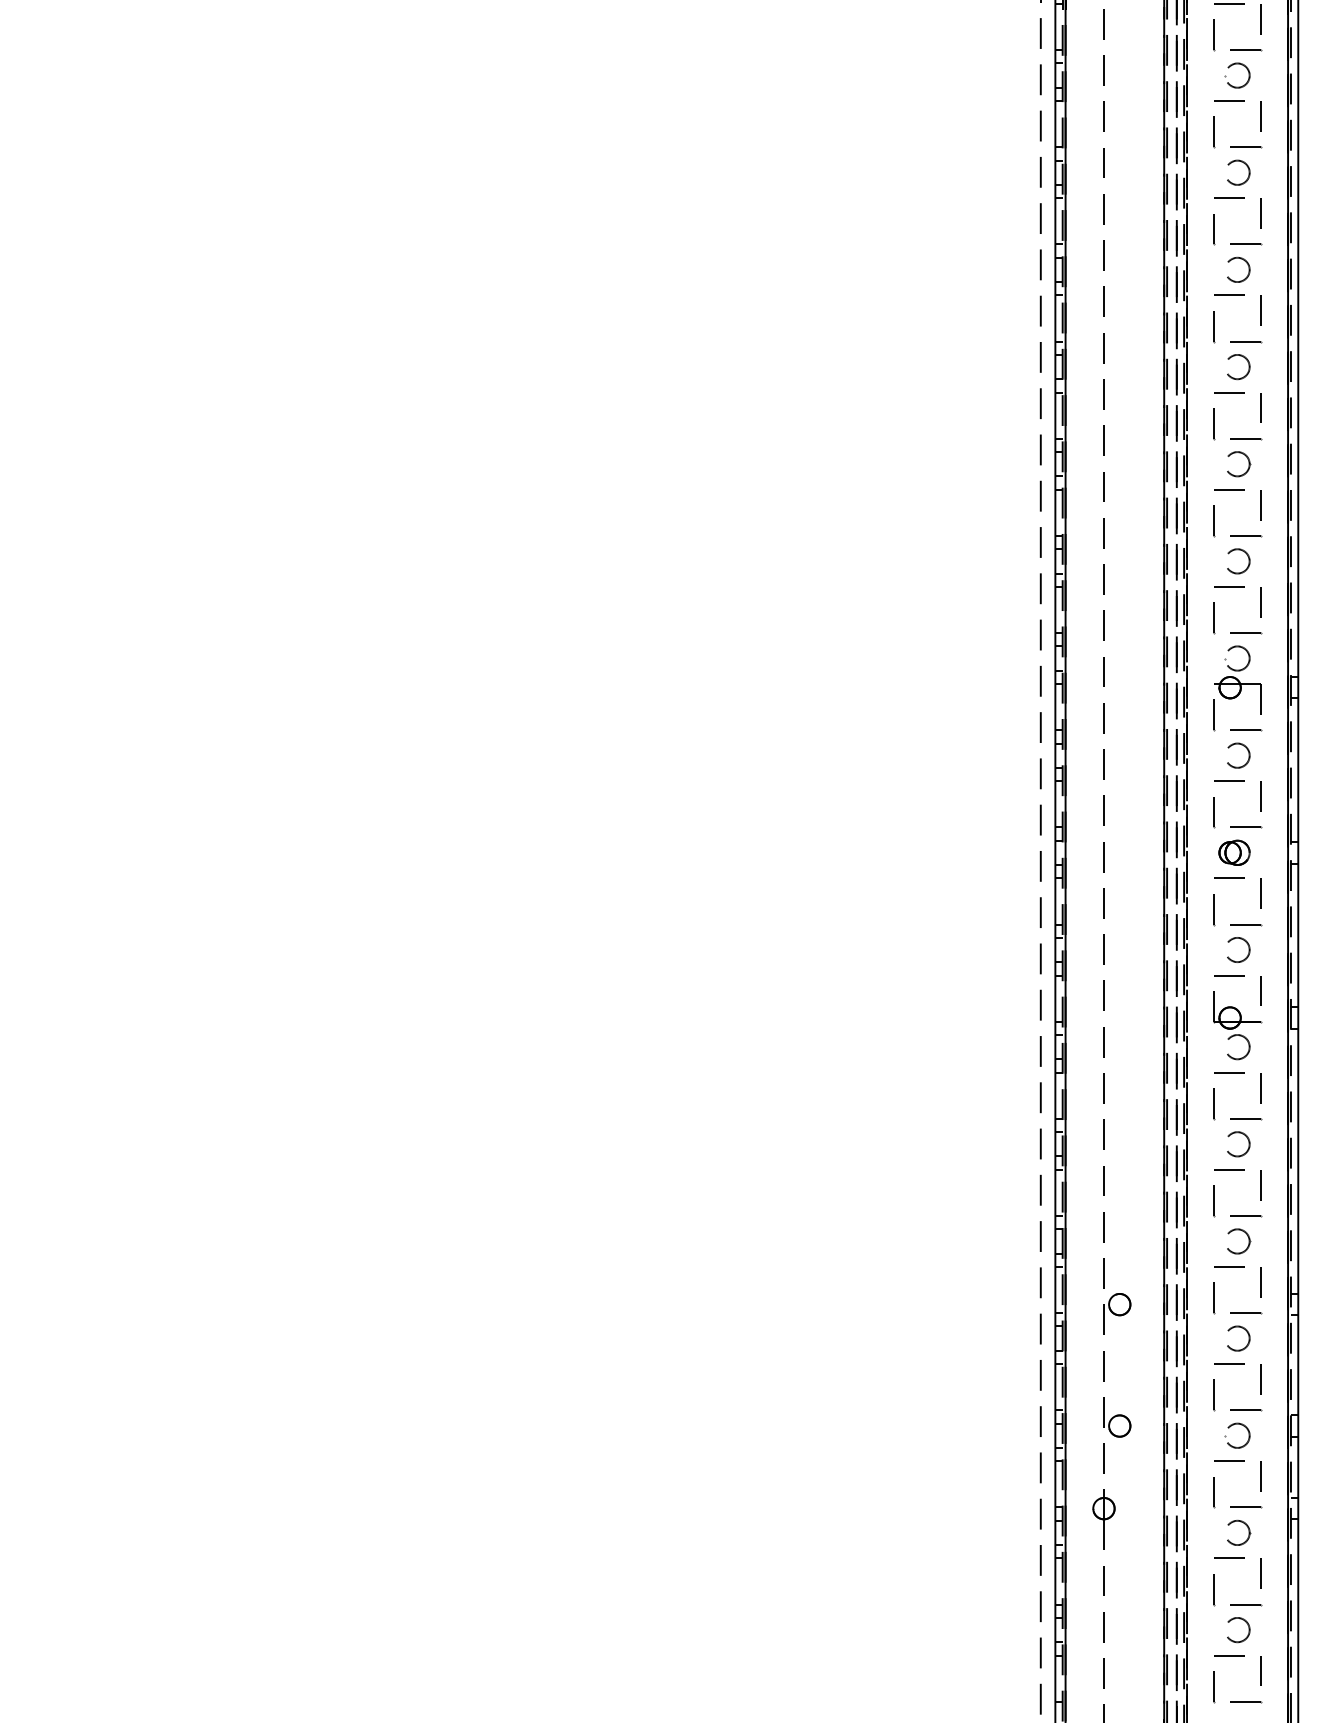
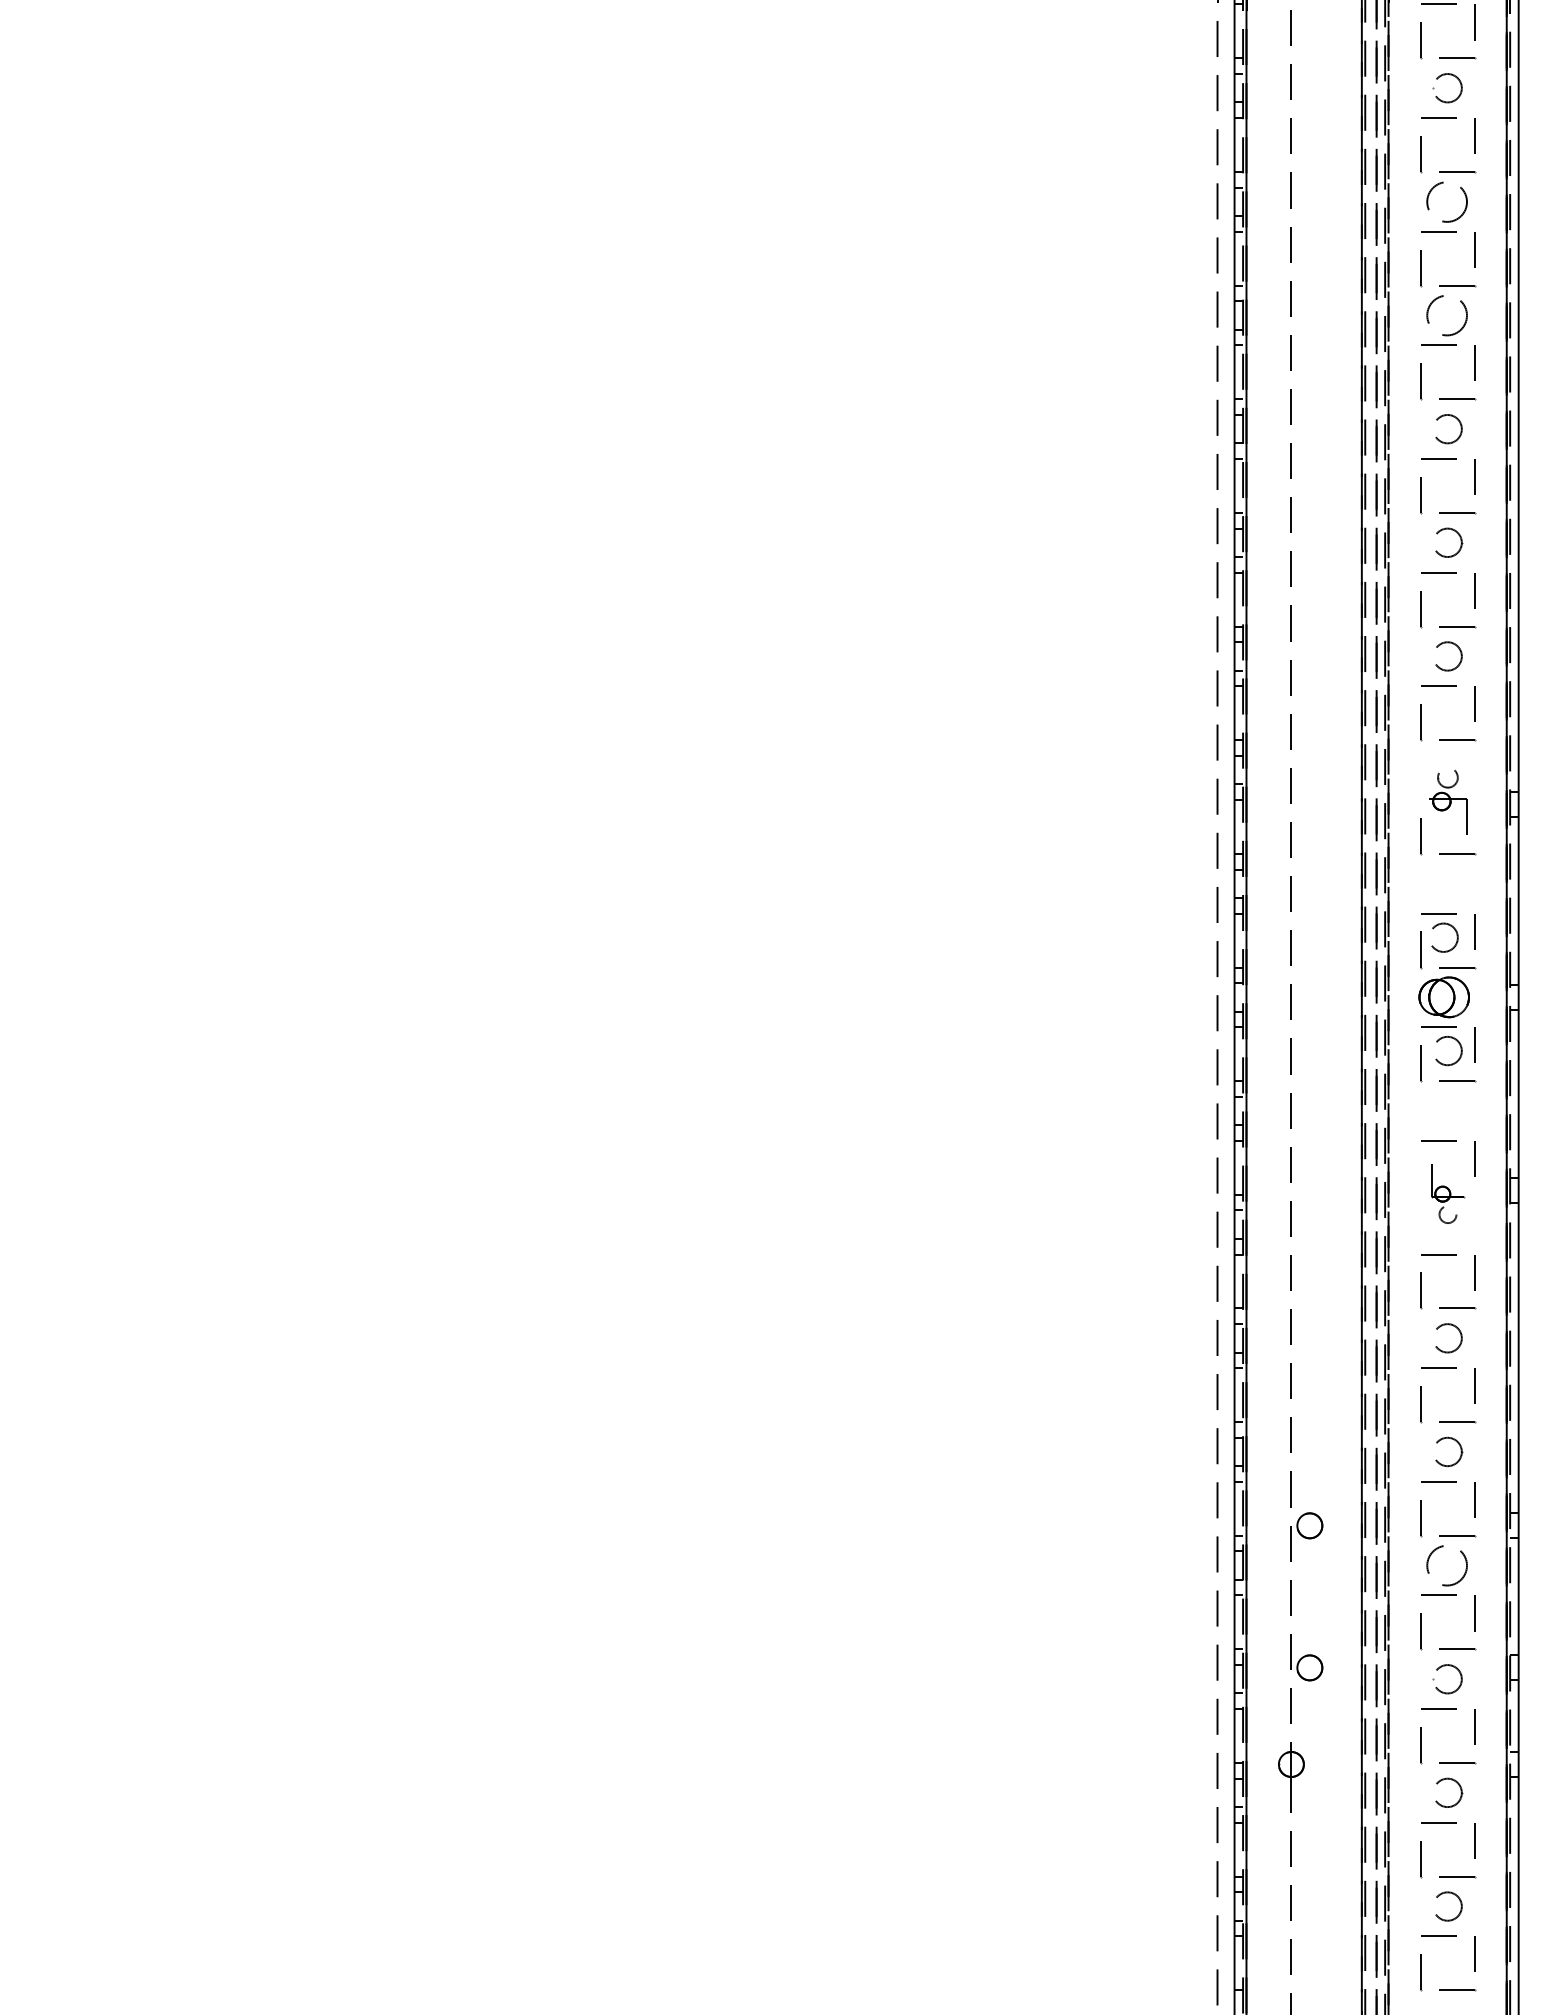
circle: (1238, 172) -> (1448, 201), size x1.4
circle: (1238, 269) -> (1448, 315), size x1.4
part: (1238, 680) -> (1448, 795), size x0.7
circle: (1238, 755) -> (1444, 937), moved
part: (1234, 852) -> (1443, 997), size x1.4
circle: (1238, 950) -> (1448, 1051), moved
part: (1238, 1025) -> (1448, 1199), size x0.6
circle: (1238, 1338) -> (1448, 1565), size x1.4

